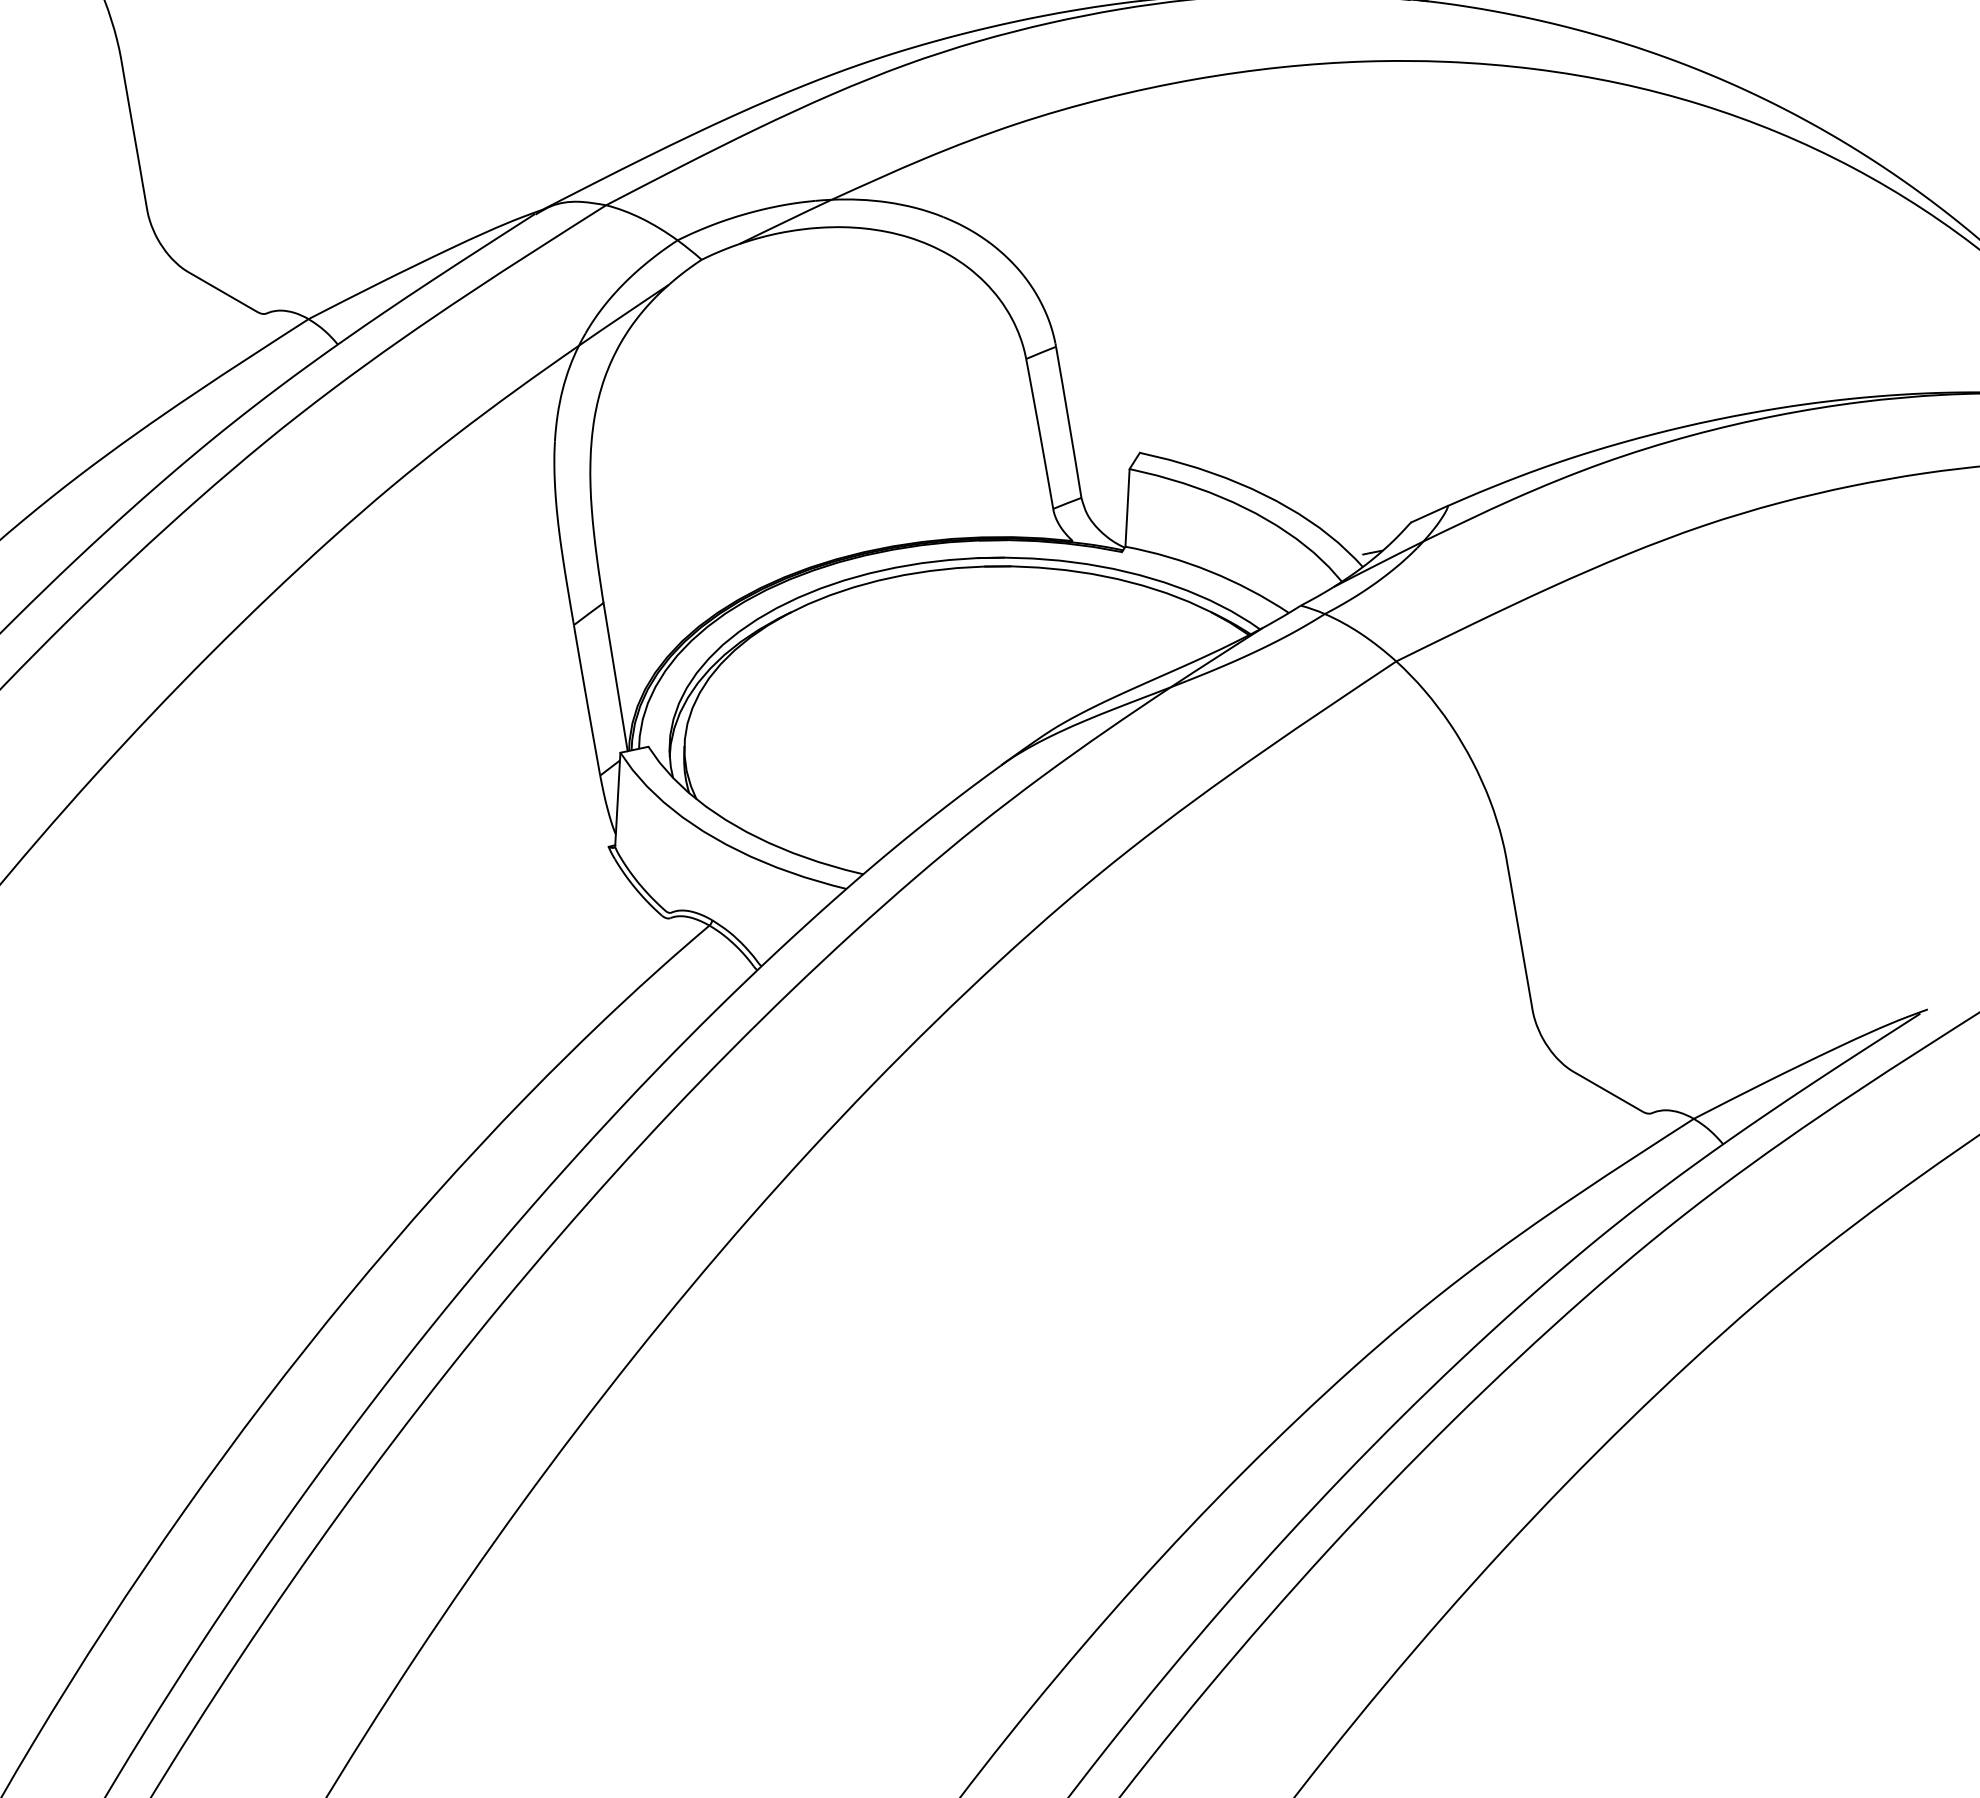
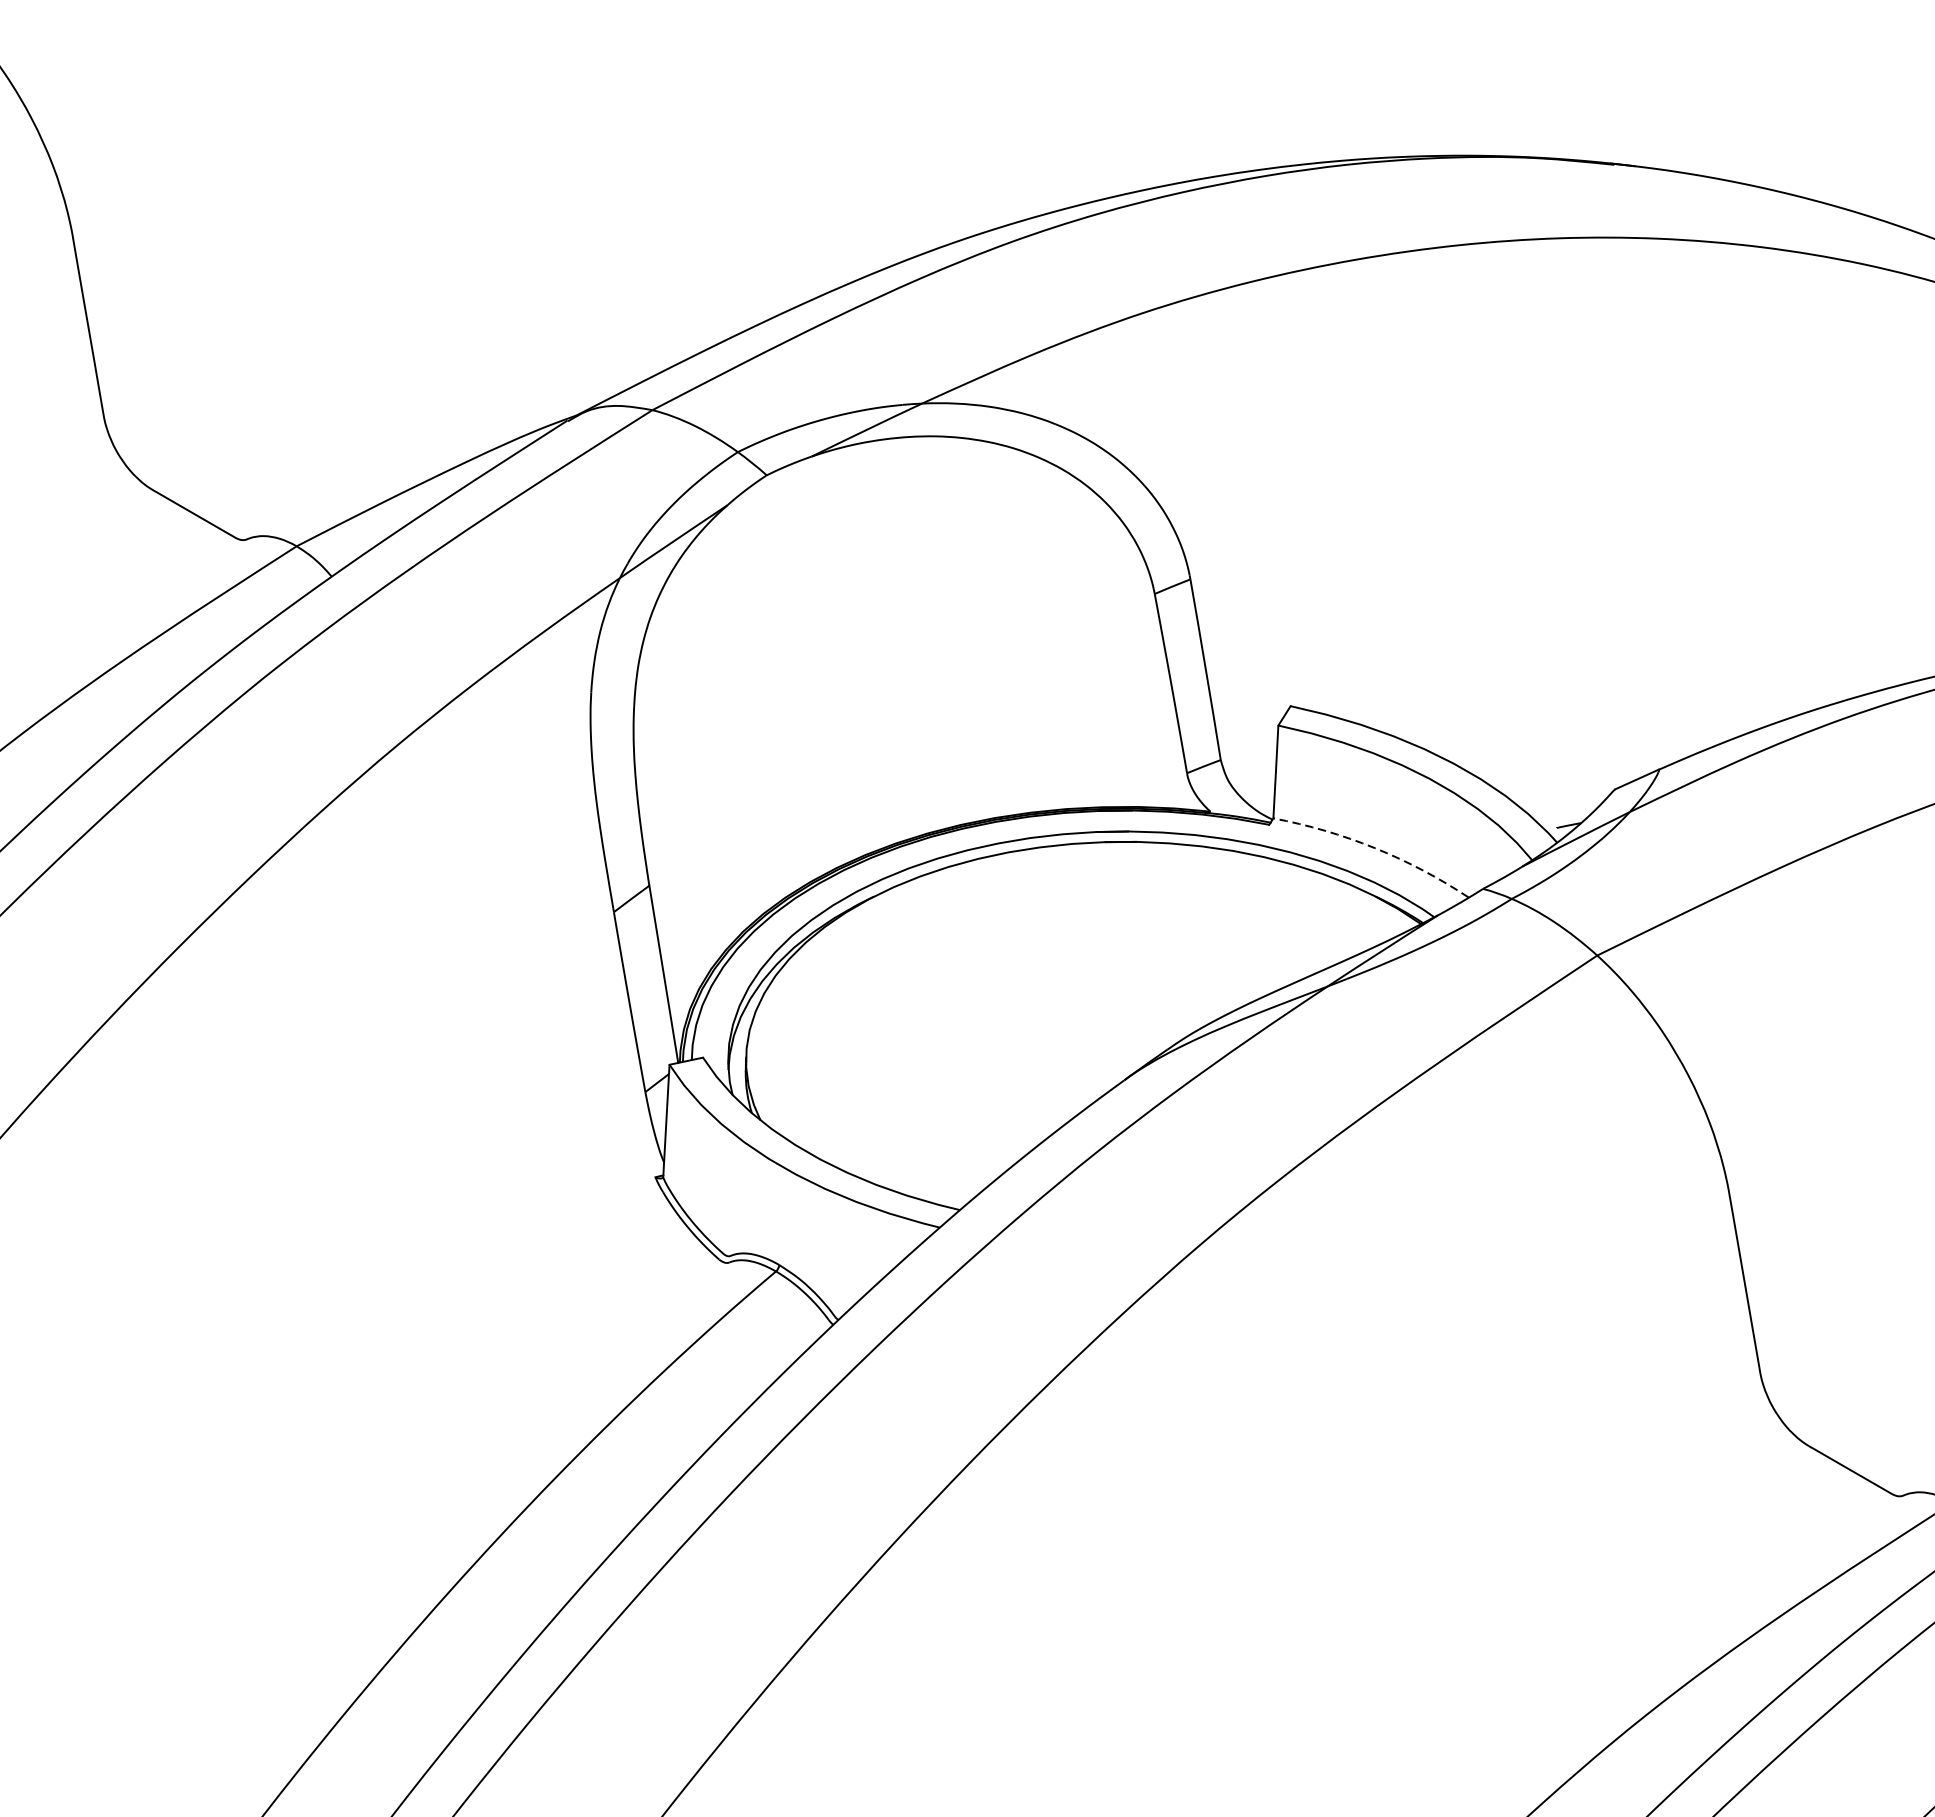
arc: (1210, 571) -> (1375, 848), solid -> dashed

